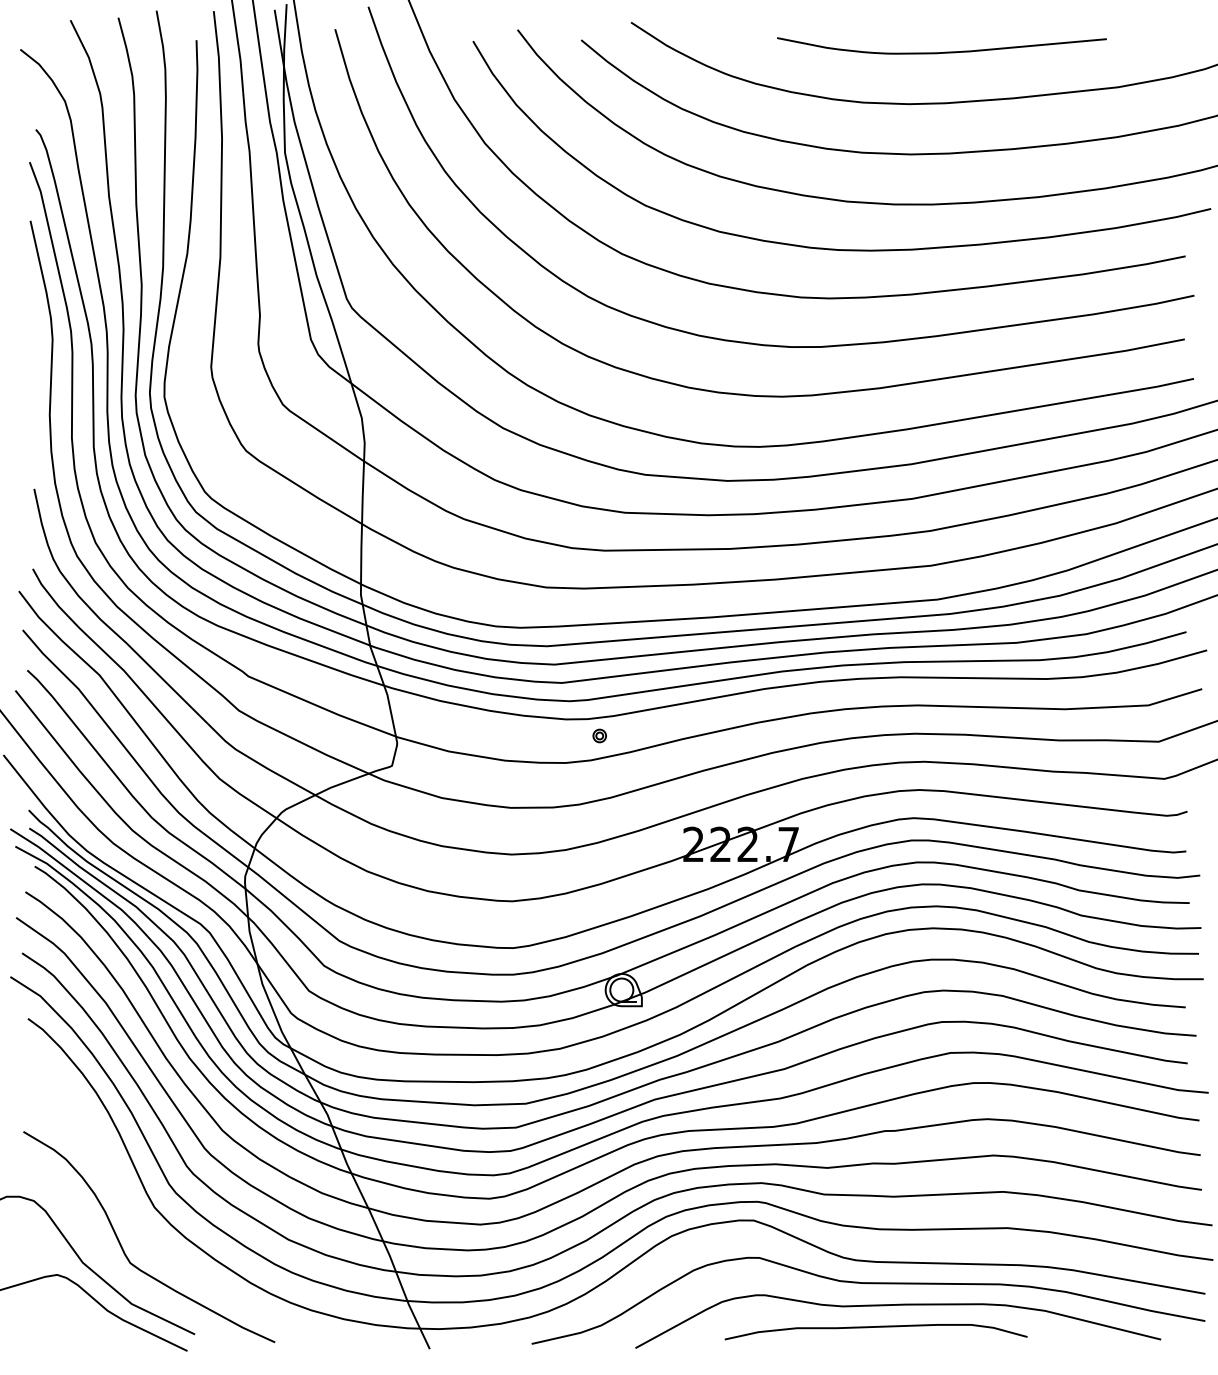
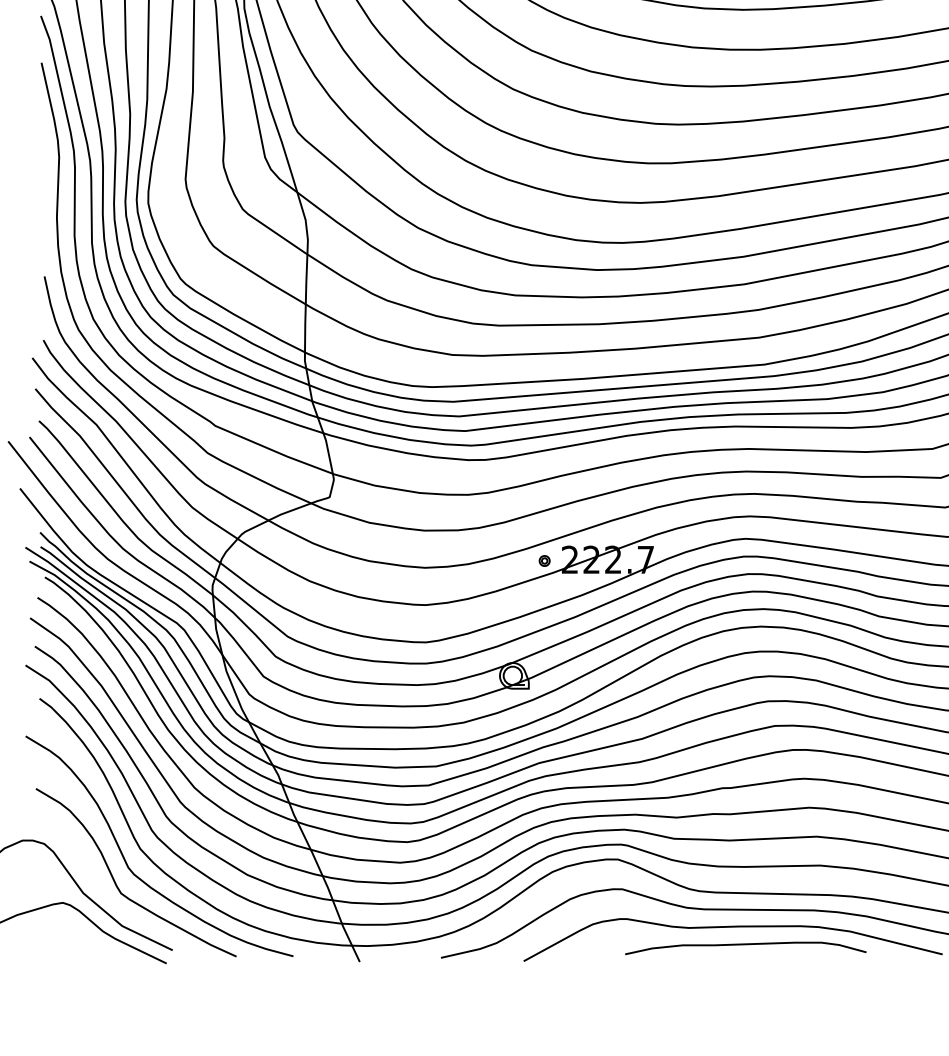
part: (599, 735) -> (544, 560), moved
curve: (136, 1221) -> (126, 860), added
curve: (875, 1327) -> (745, 944), moved

